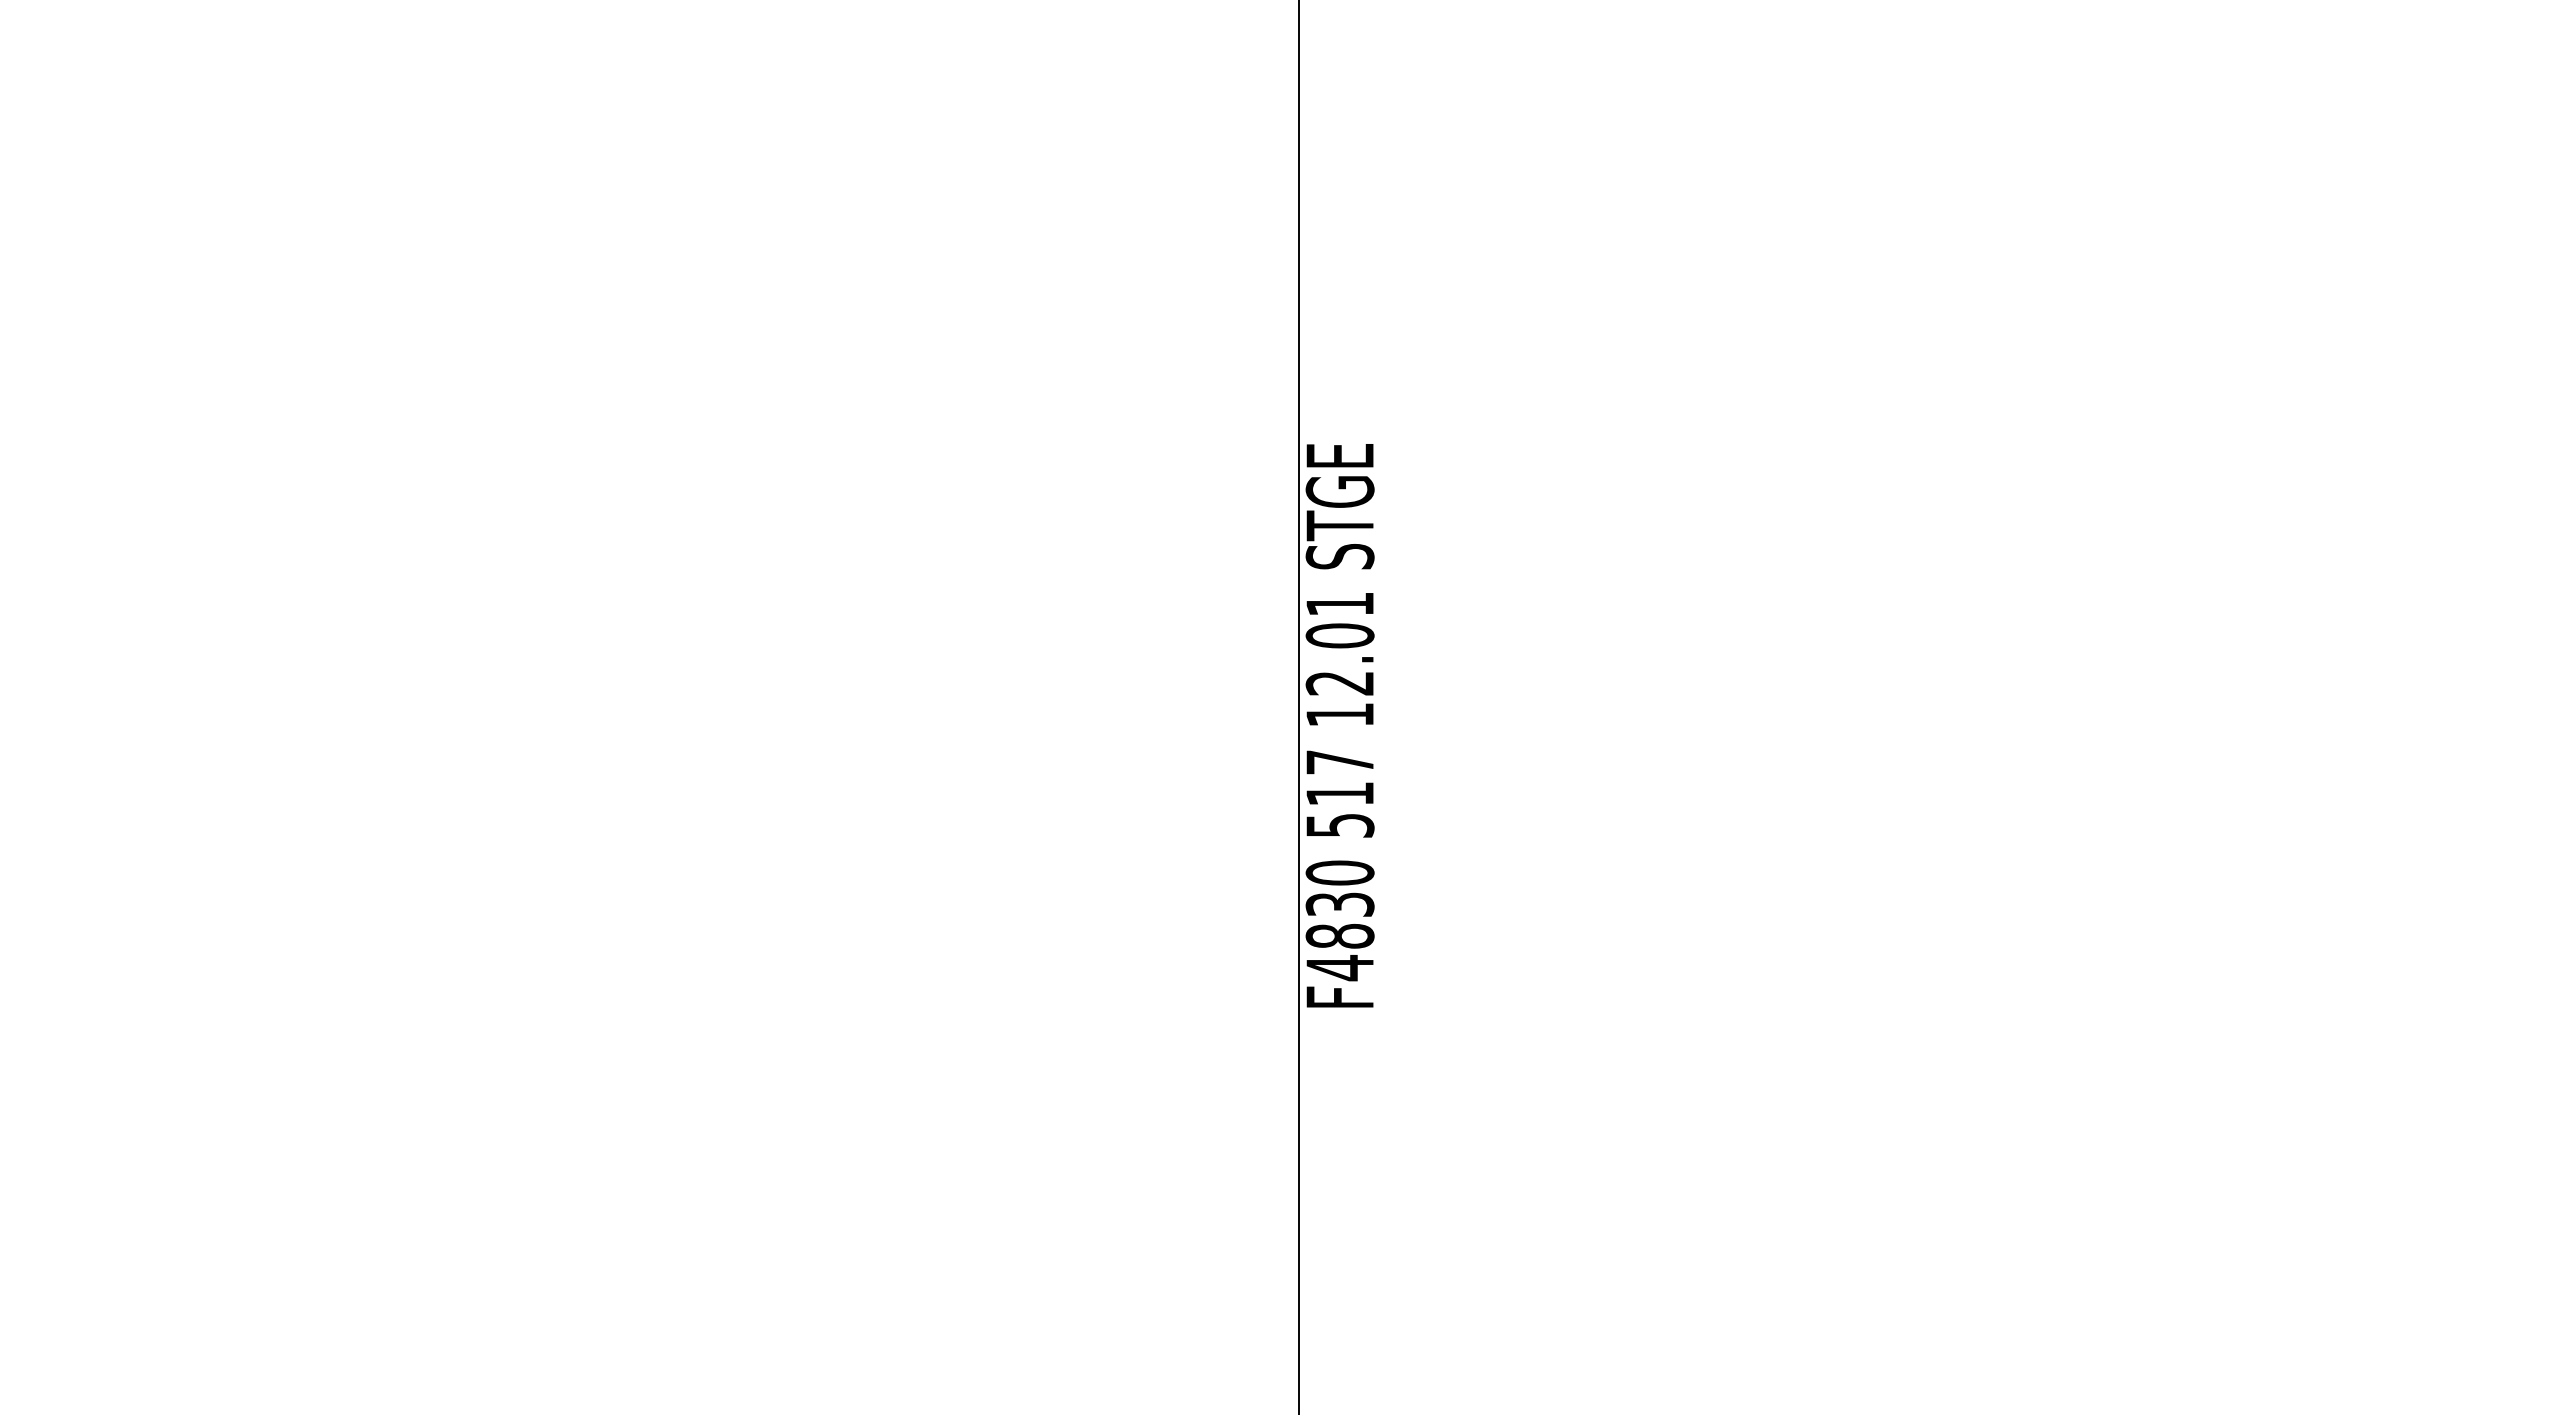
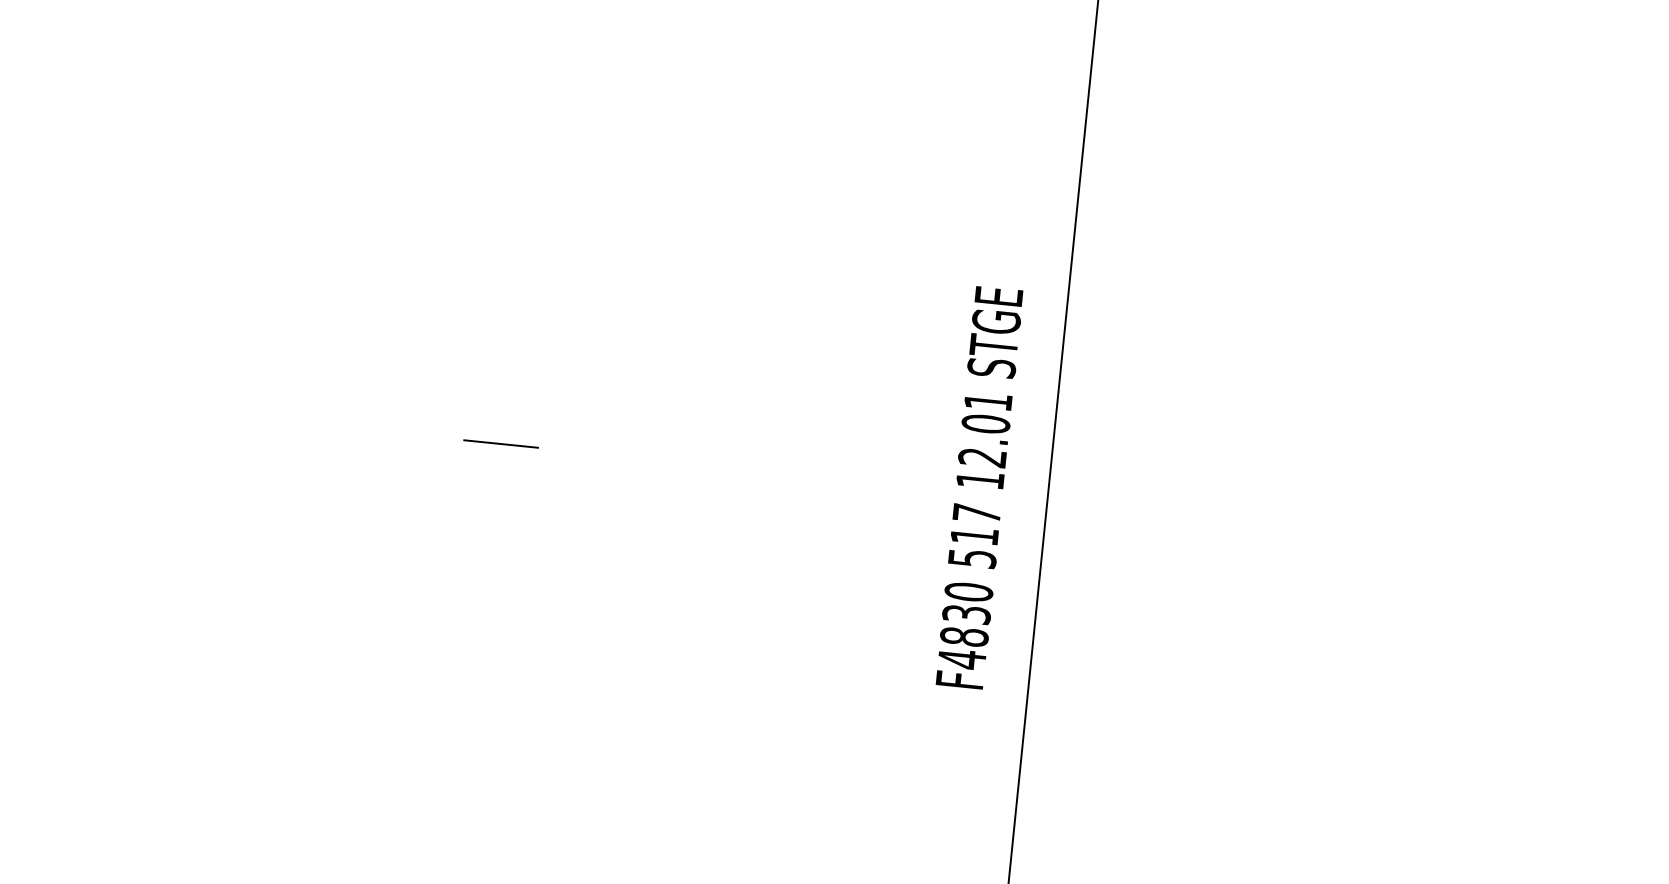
line: (527, 701) -> (501, 443), added
text: (1339, 725) -> (979, 487), moved

